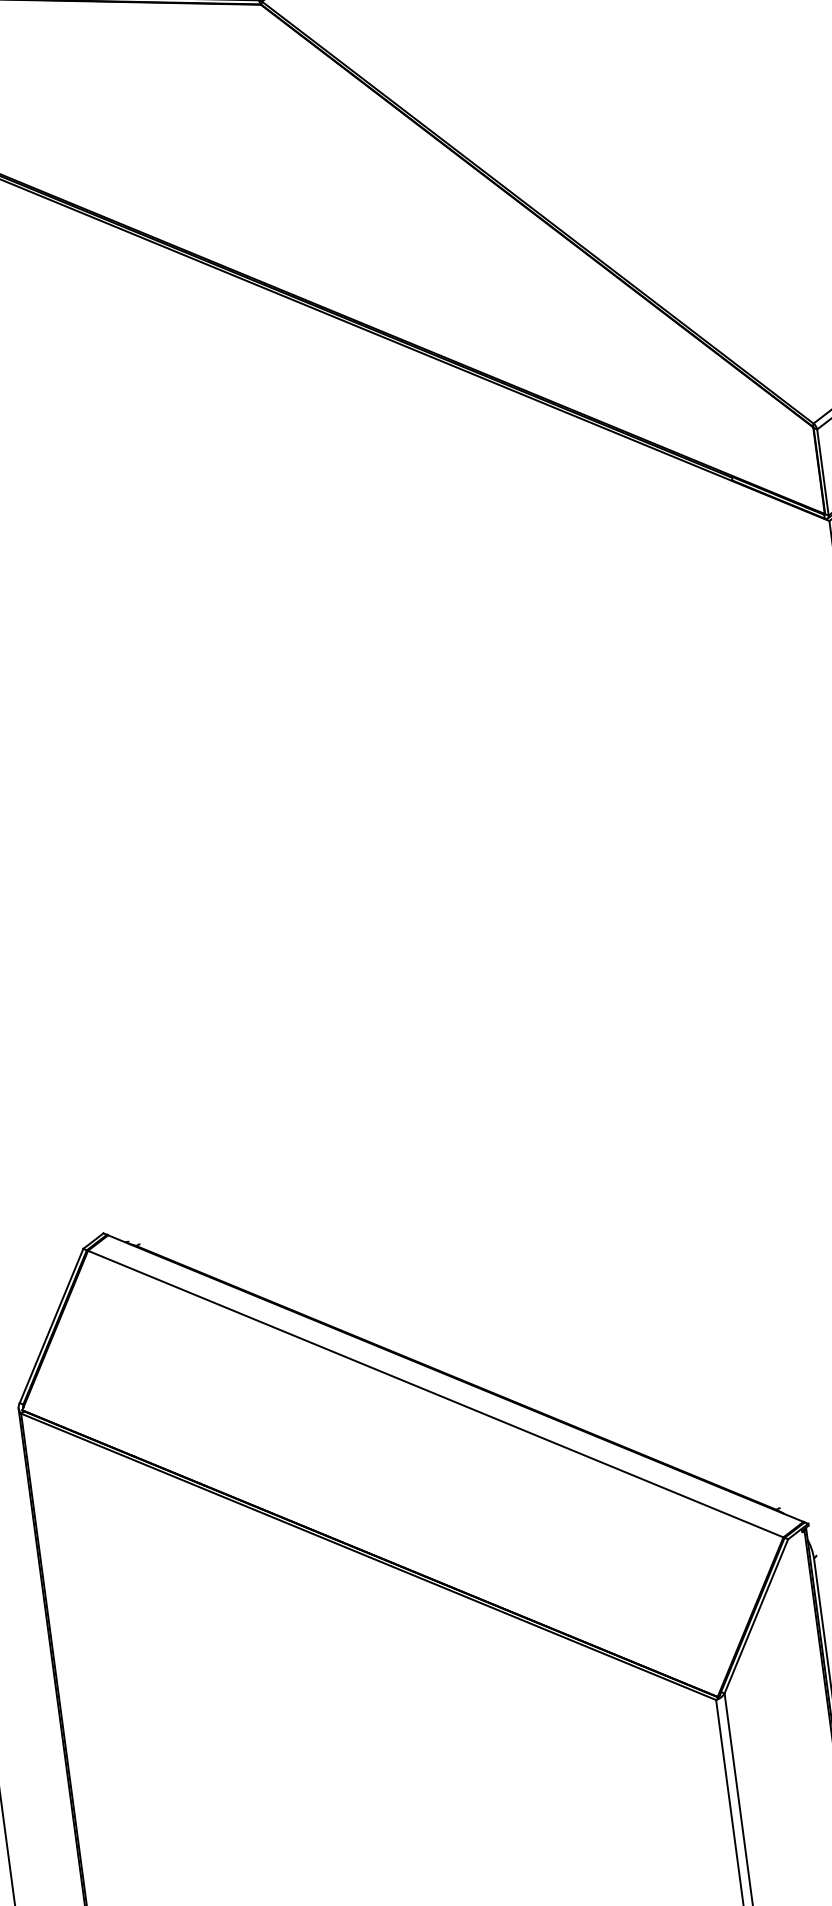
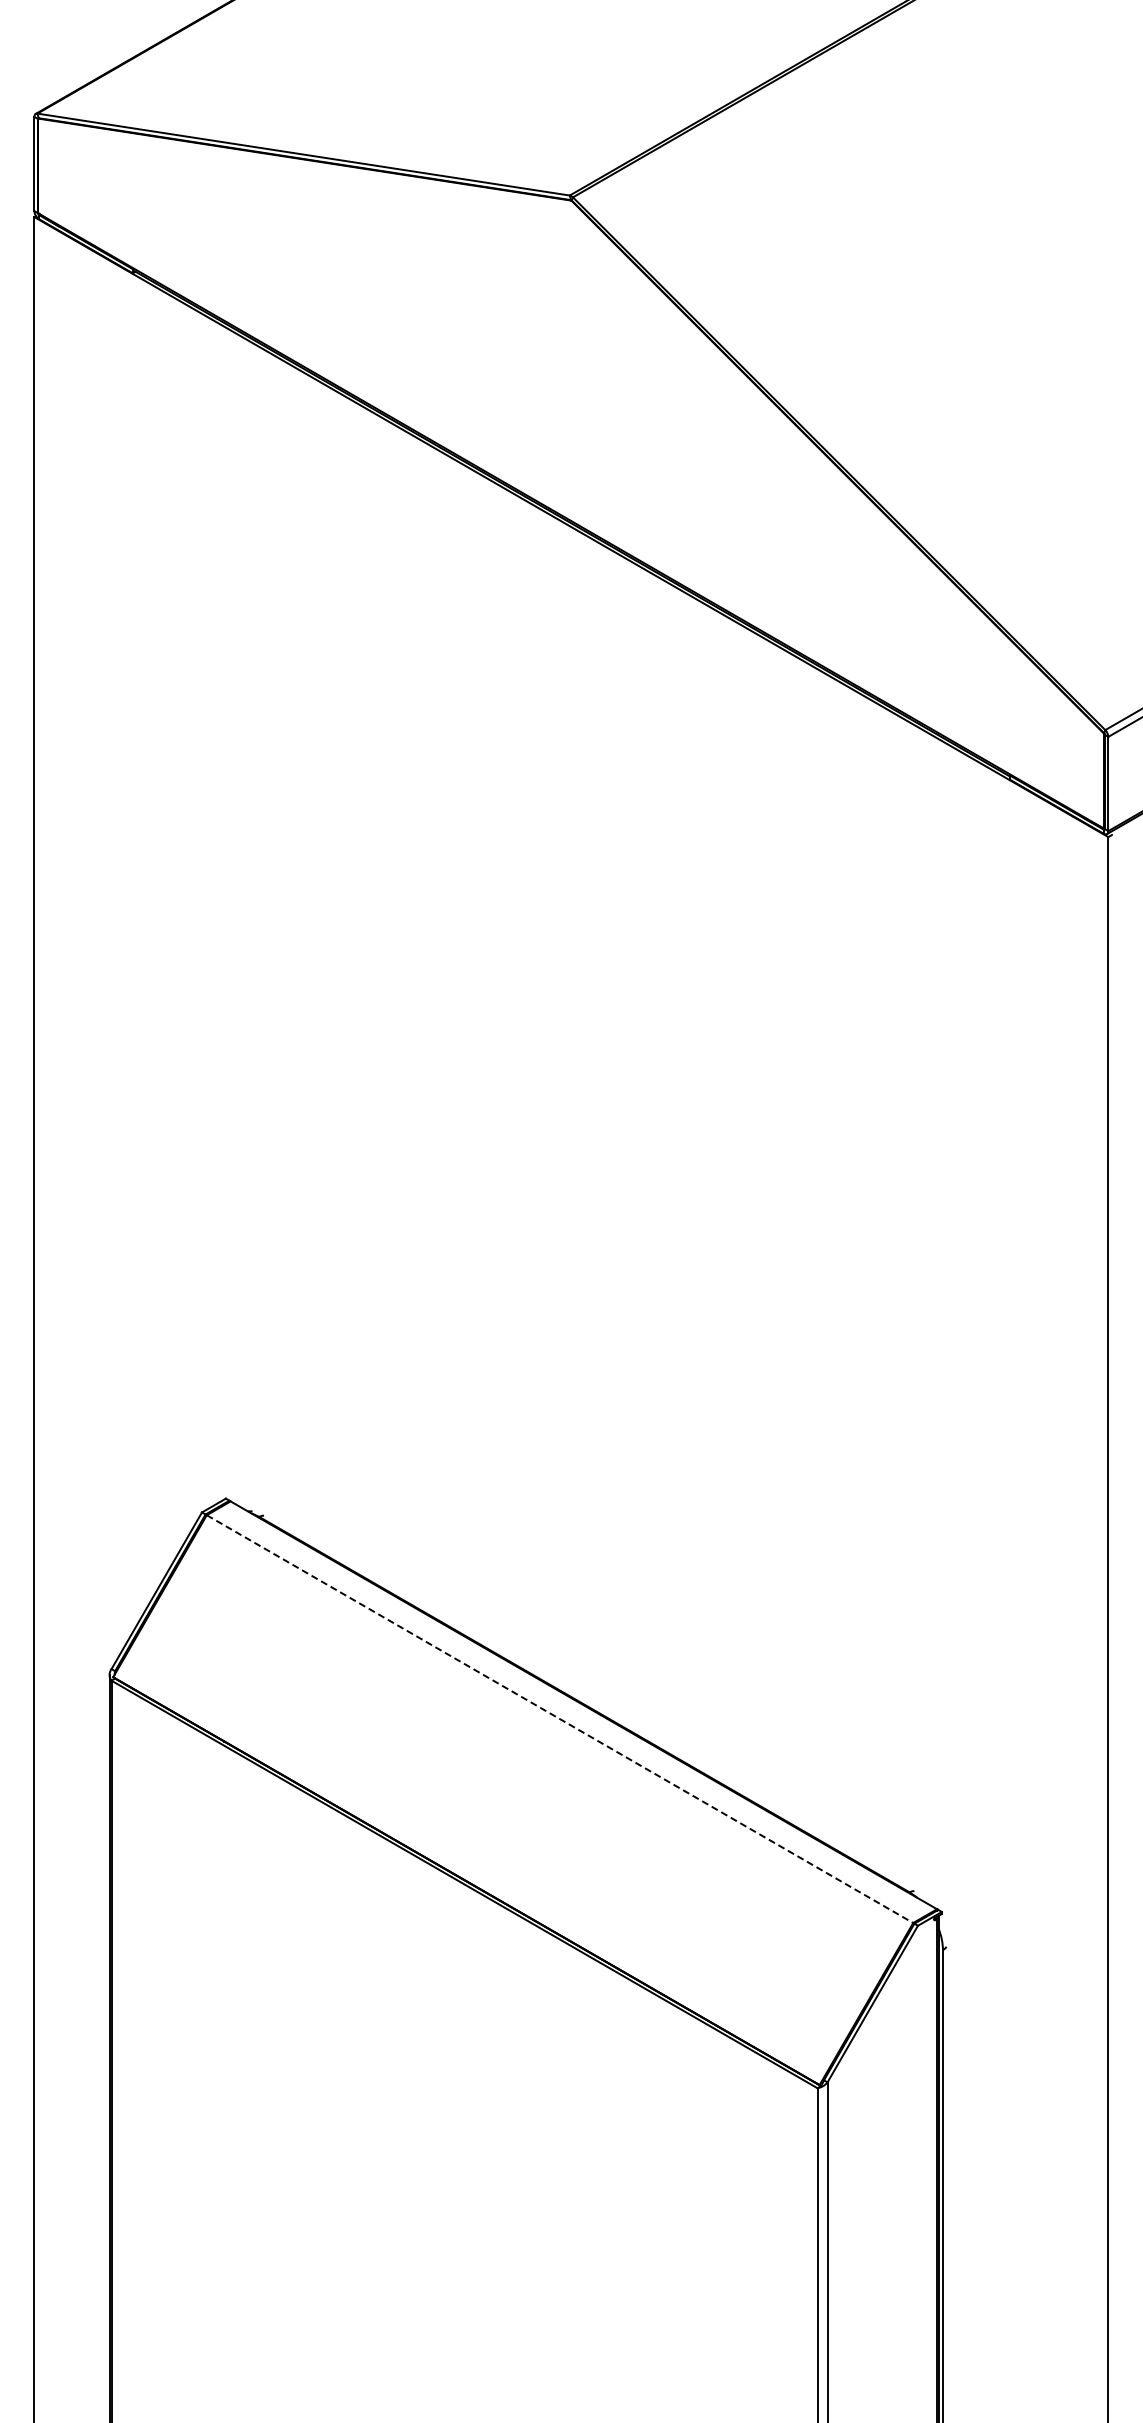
line: (436, 1394) -> (560, 1719), solid -> dashed

